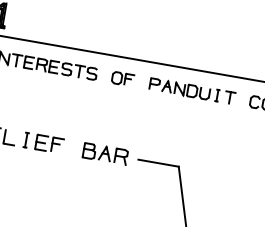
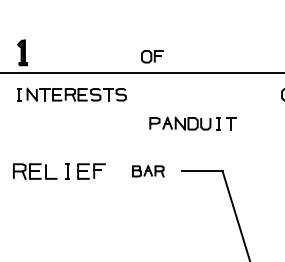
part: (122, 78) -> (152, 56), moved
part: (191, 90) -> (192, 123), moved
part: (105, 153) -> (148, 170), size x0.7

